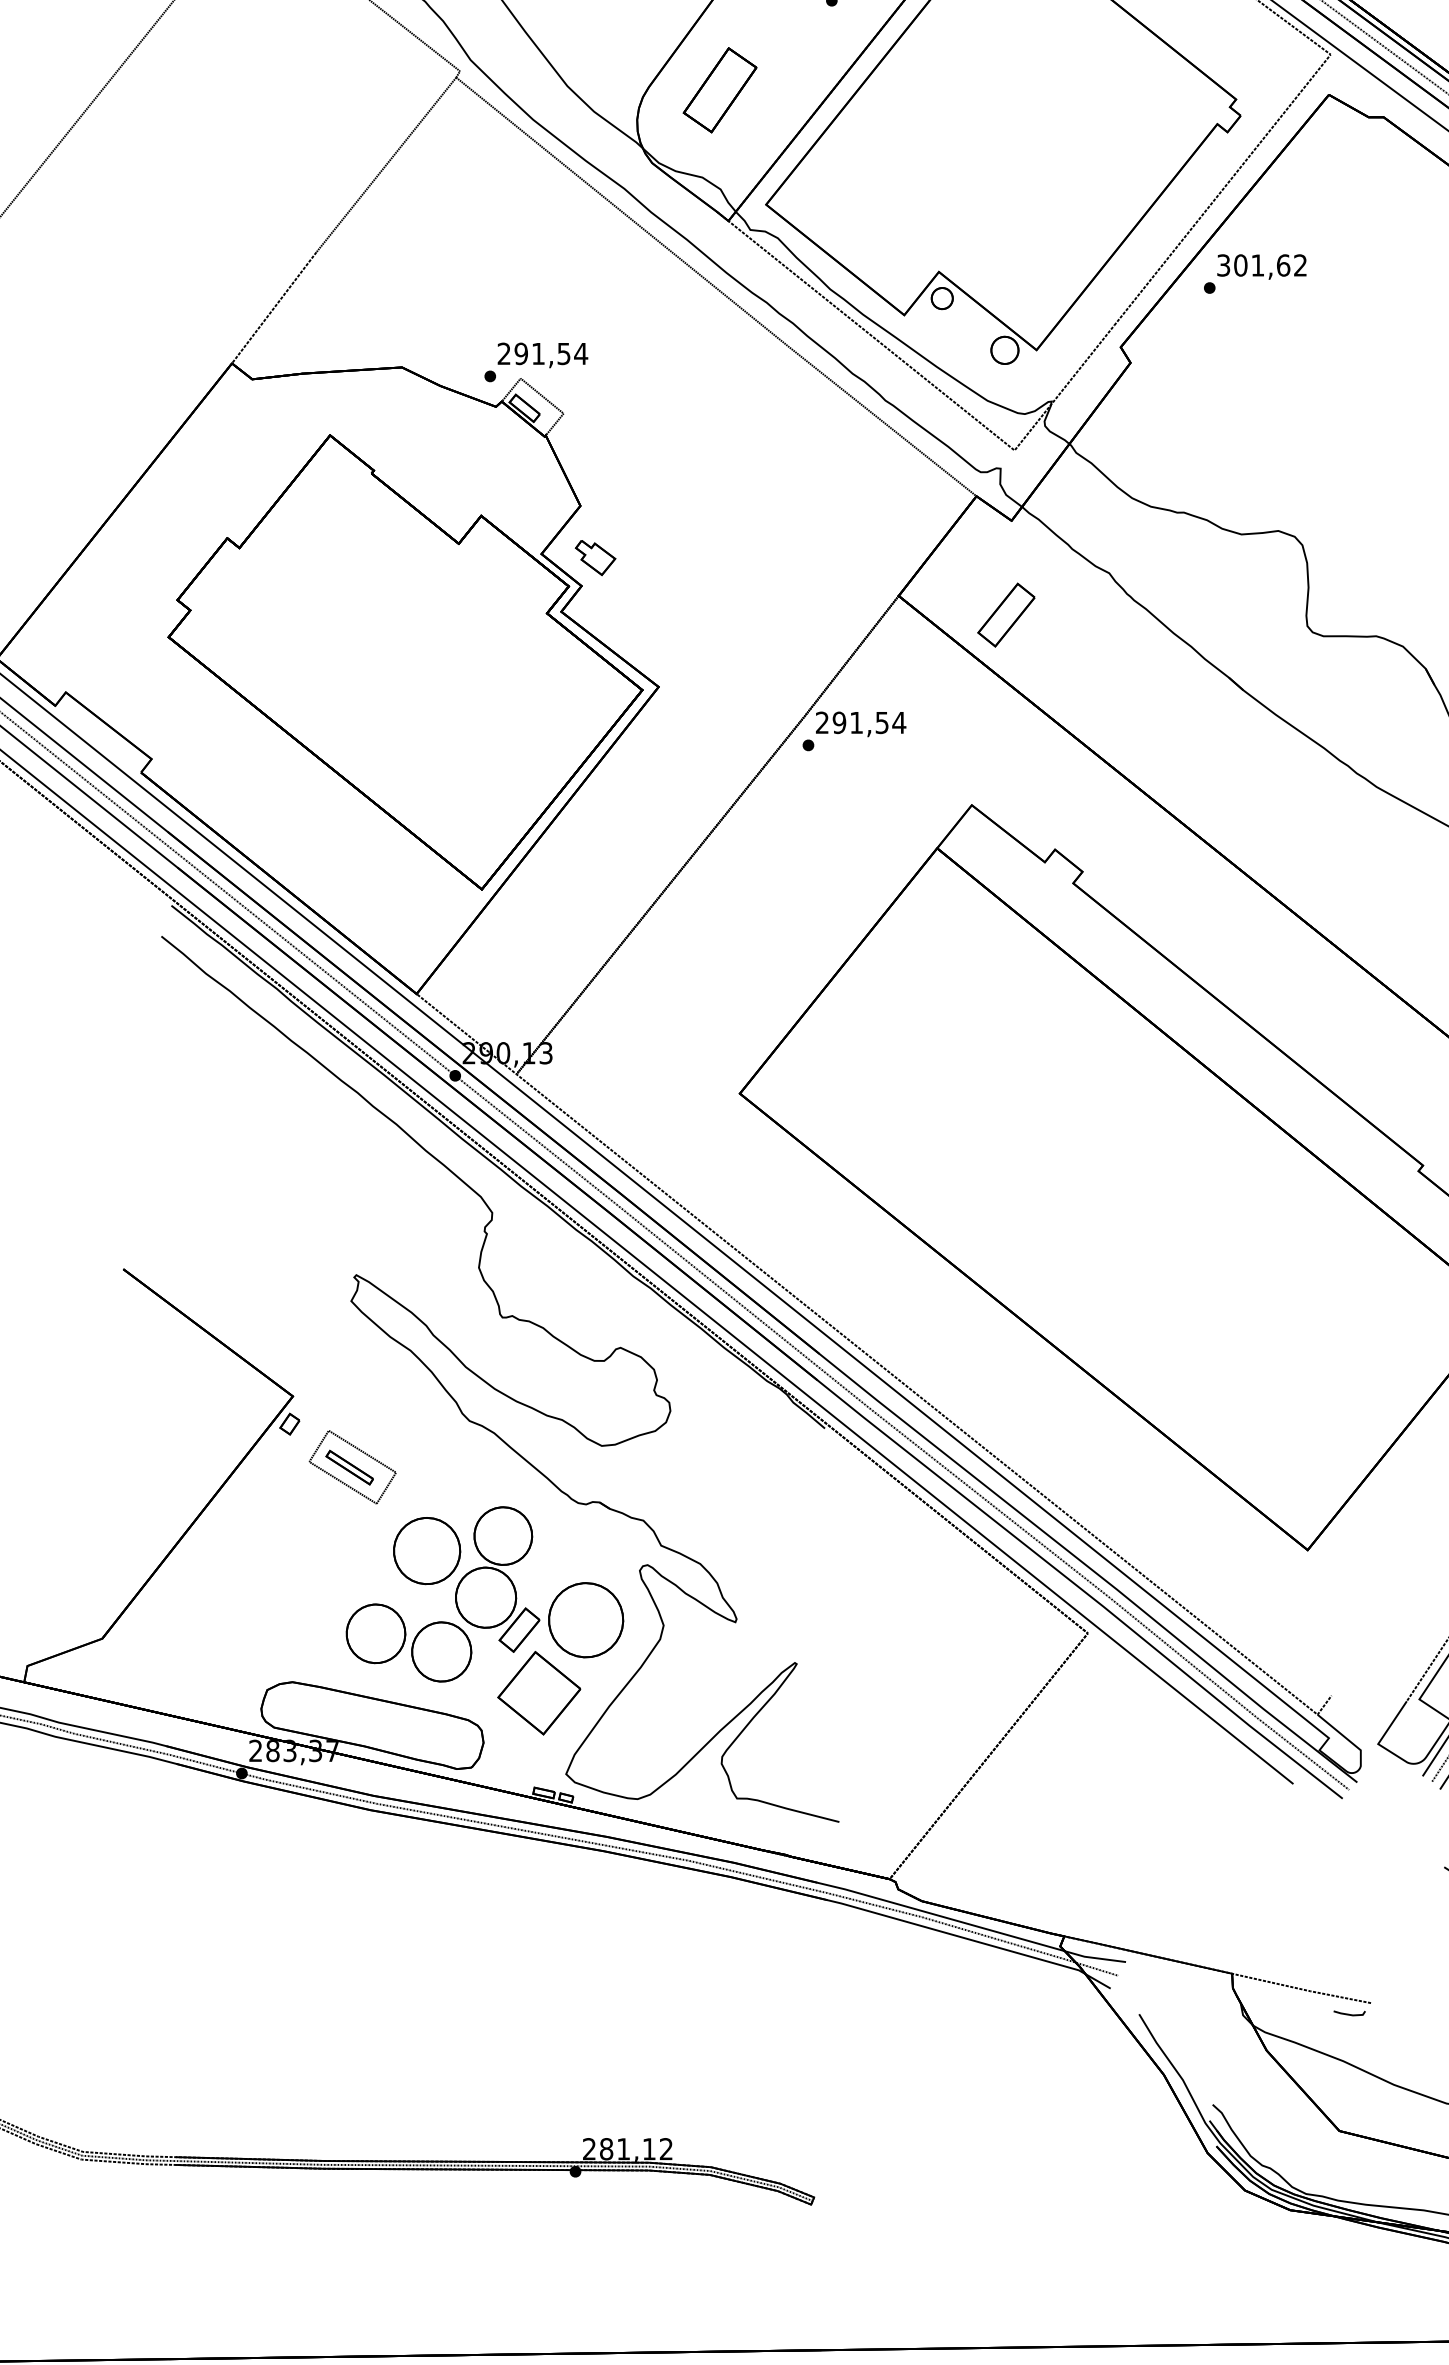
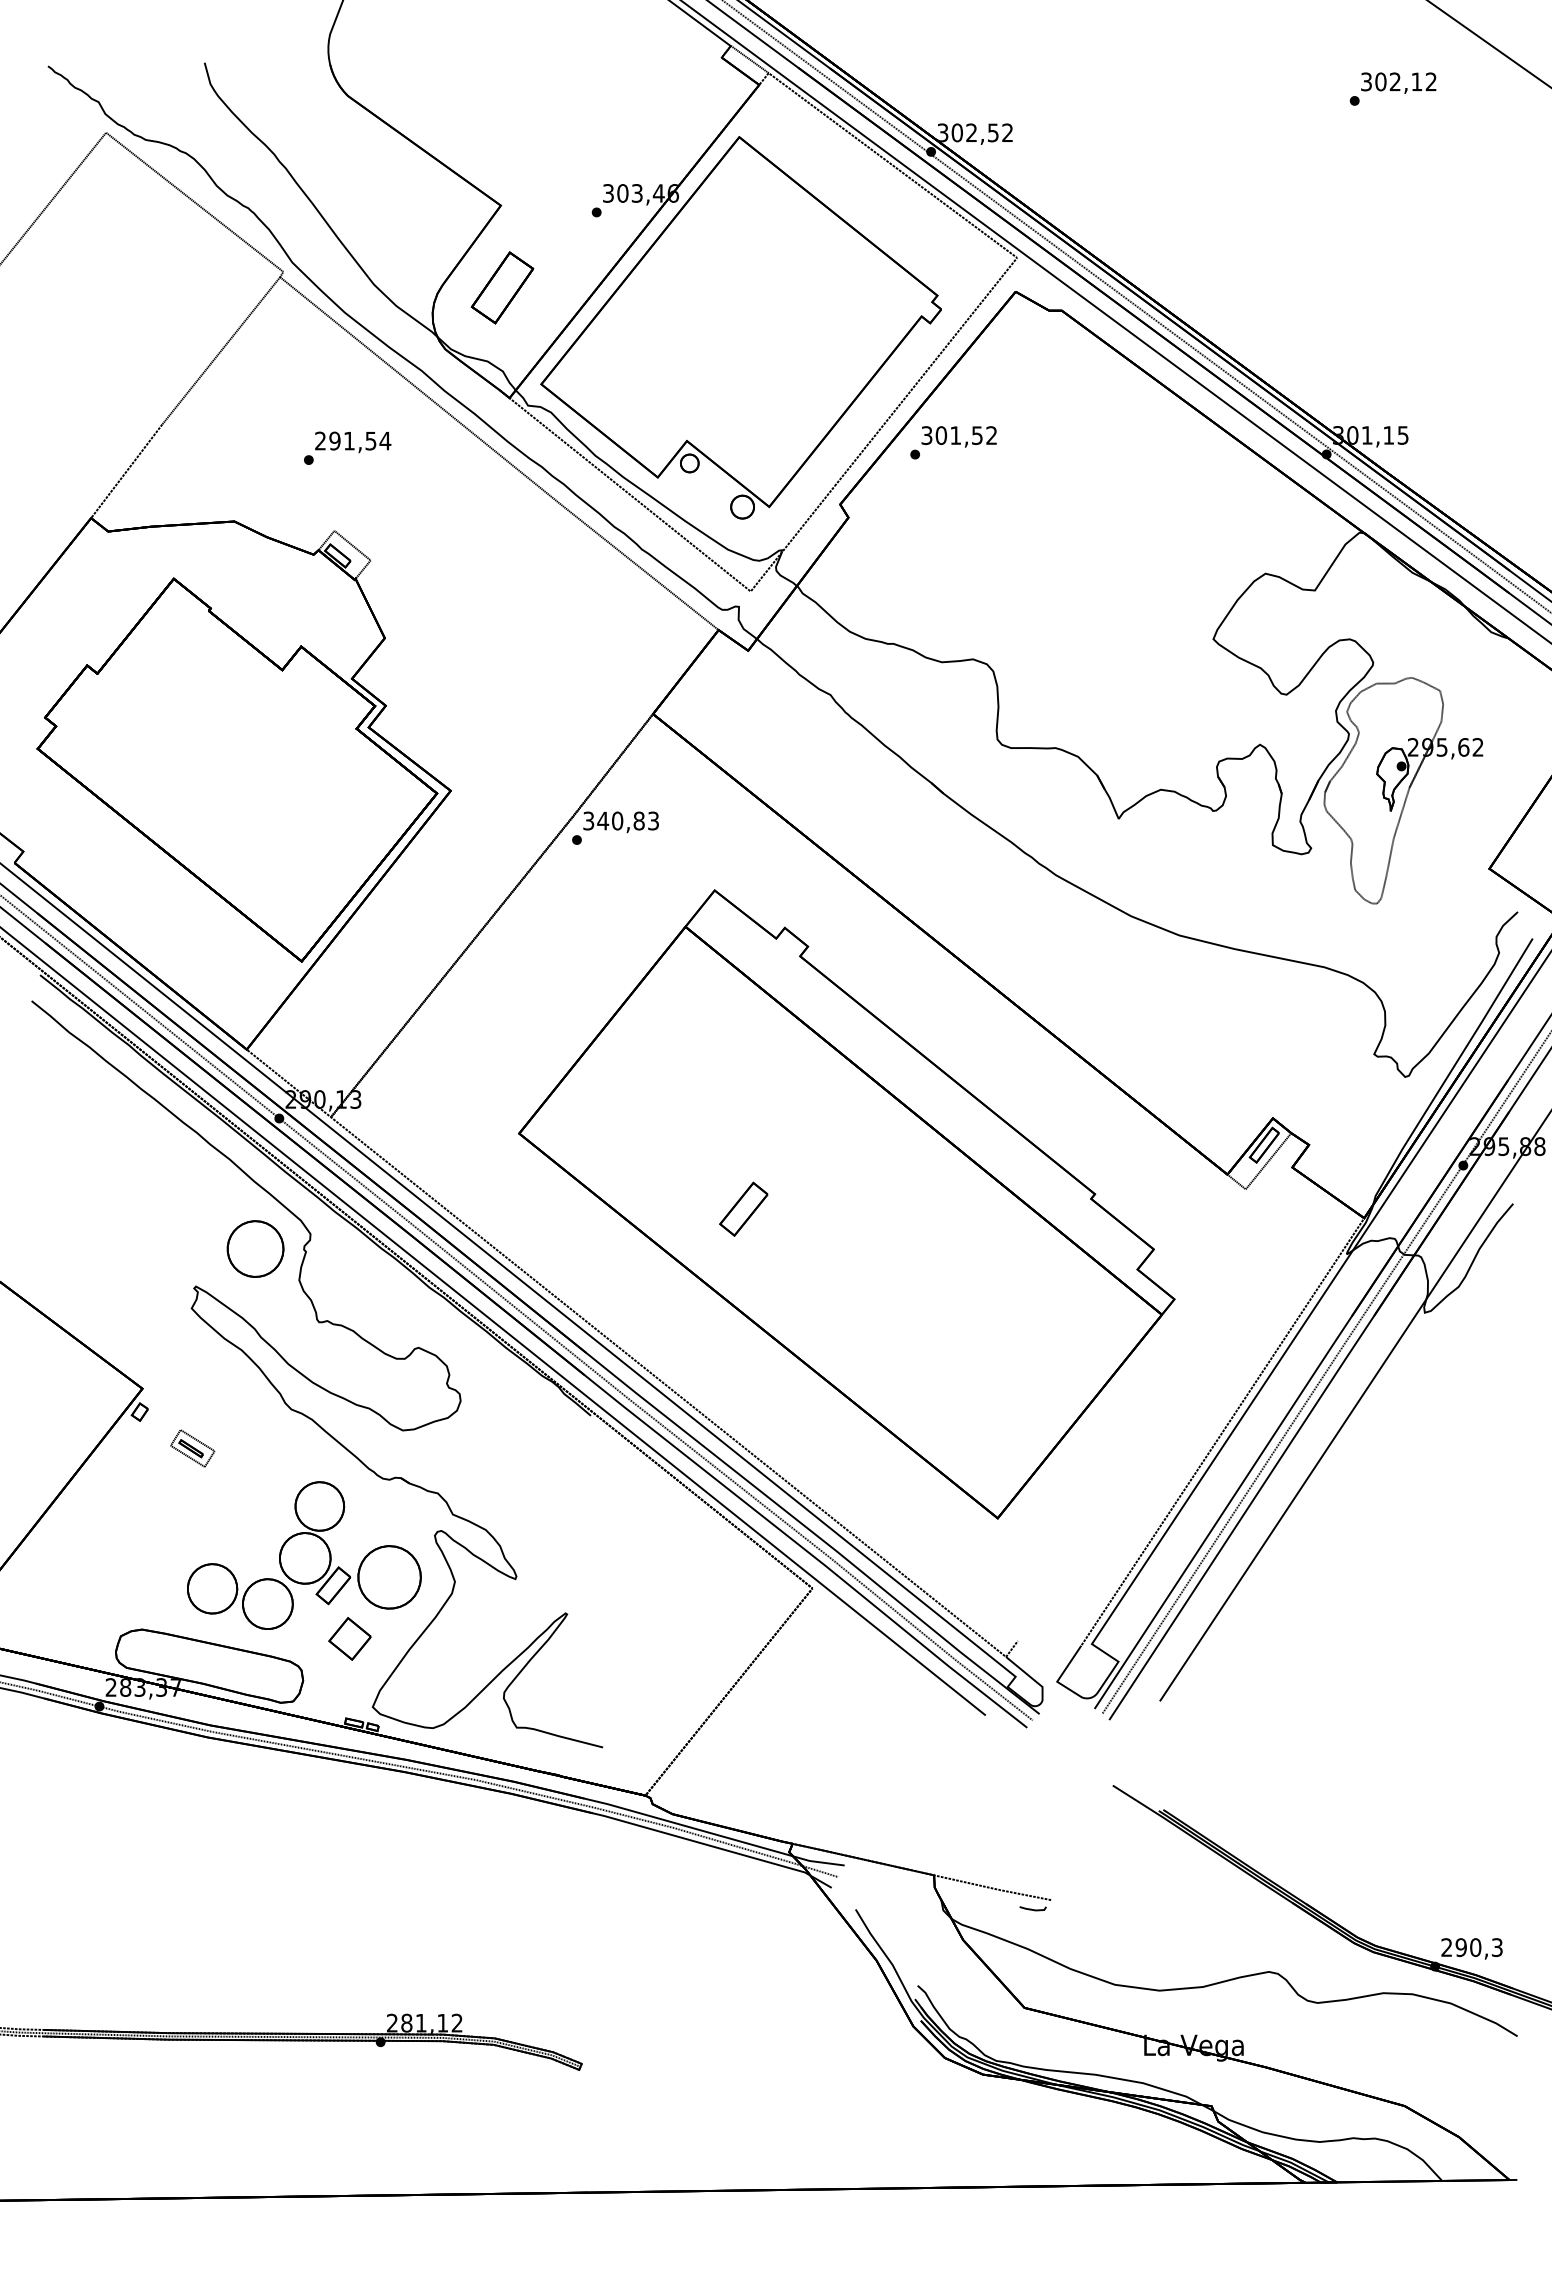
text: (1283, 265) -> (977, 435), 301,62 -> 301,52
text: (536, 361) -> (347, 447), moved
part: (595, 558) -> (397, 682), removed
part: (1006, 614) -> (743, 1208), moved
text: (861, 722) -> (621, 820), 291,54 -> 340,83
part: (352, 1467) -> (192, 1448), size x0.6
part: (426, 1550) -> (255, 1248), moved
part: (538, 1692) -> (349, 1638), size x0.6

